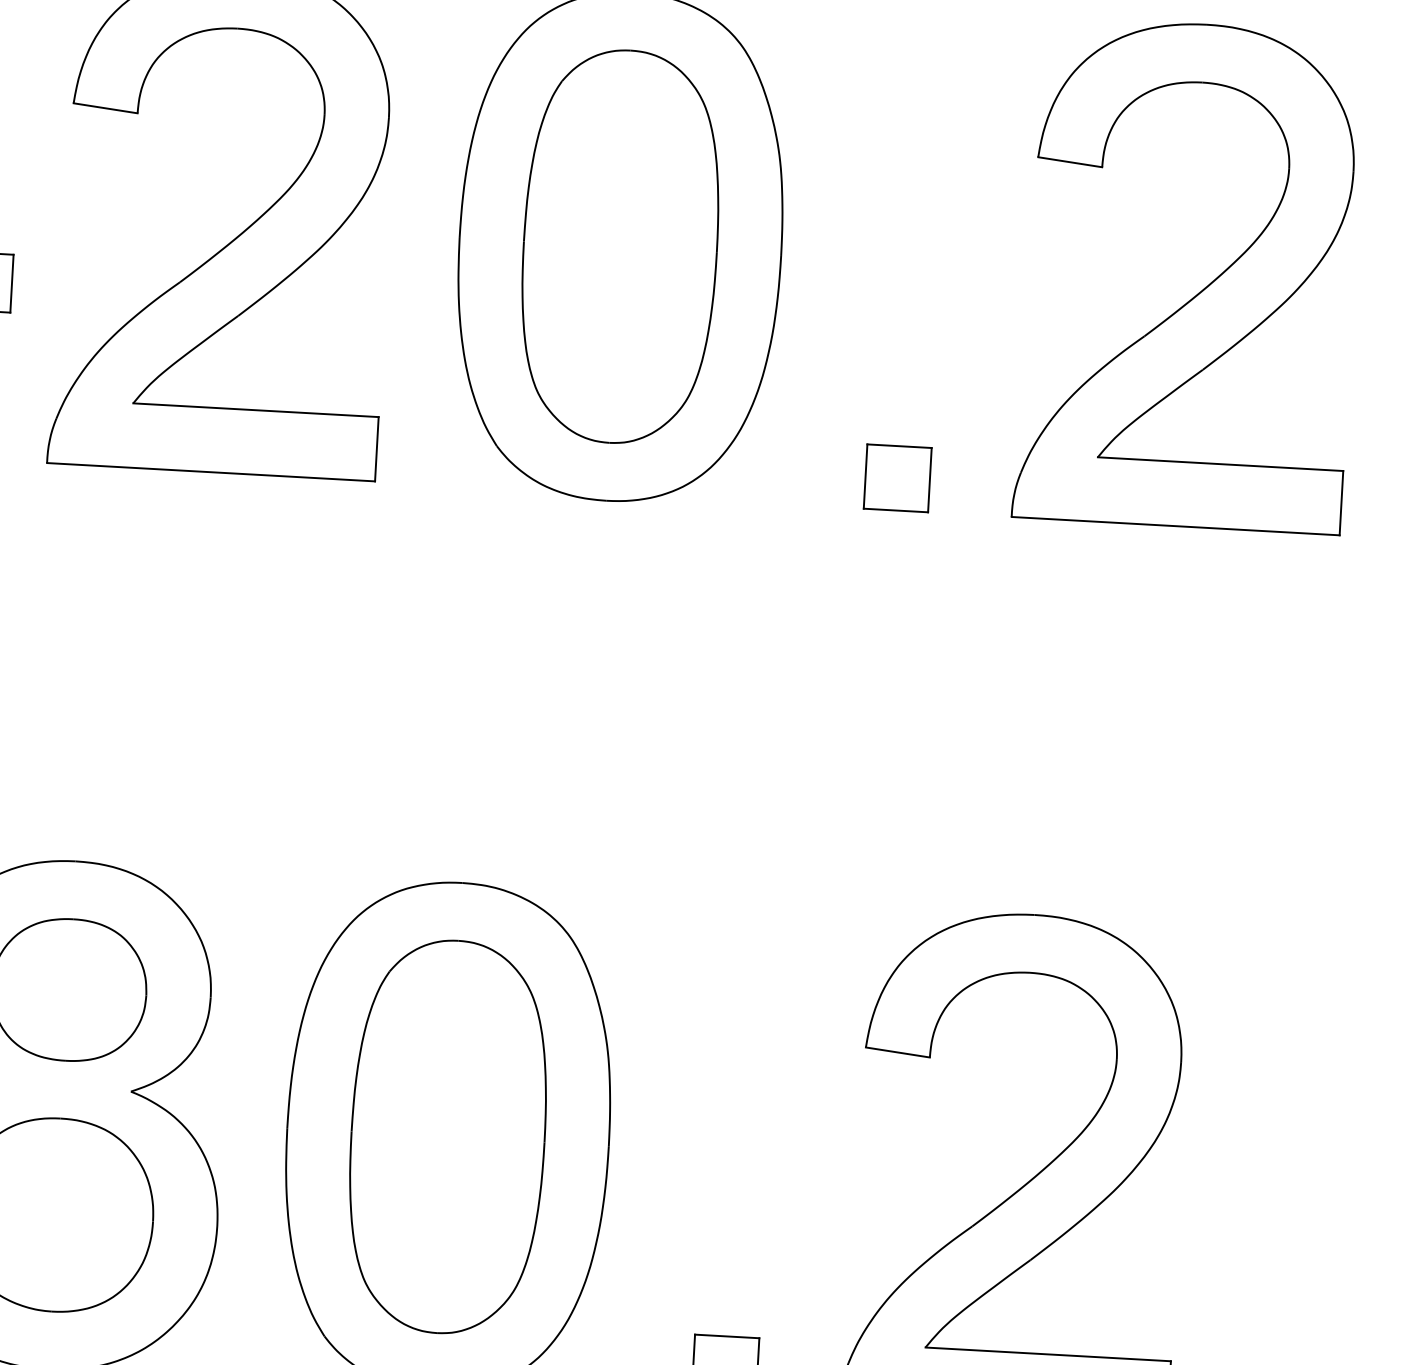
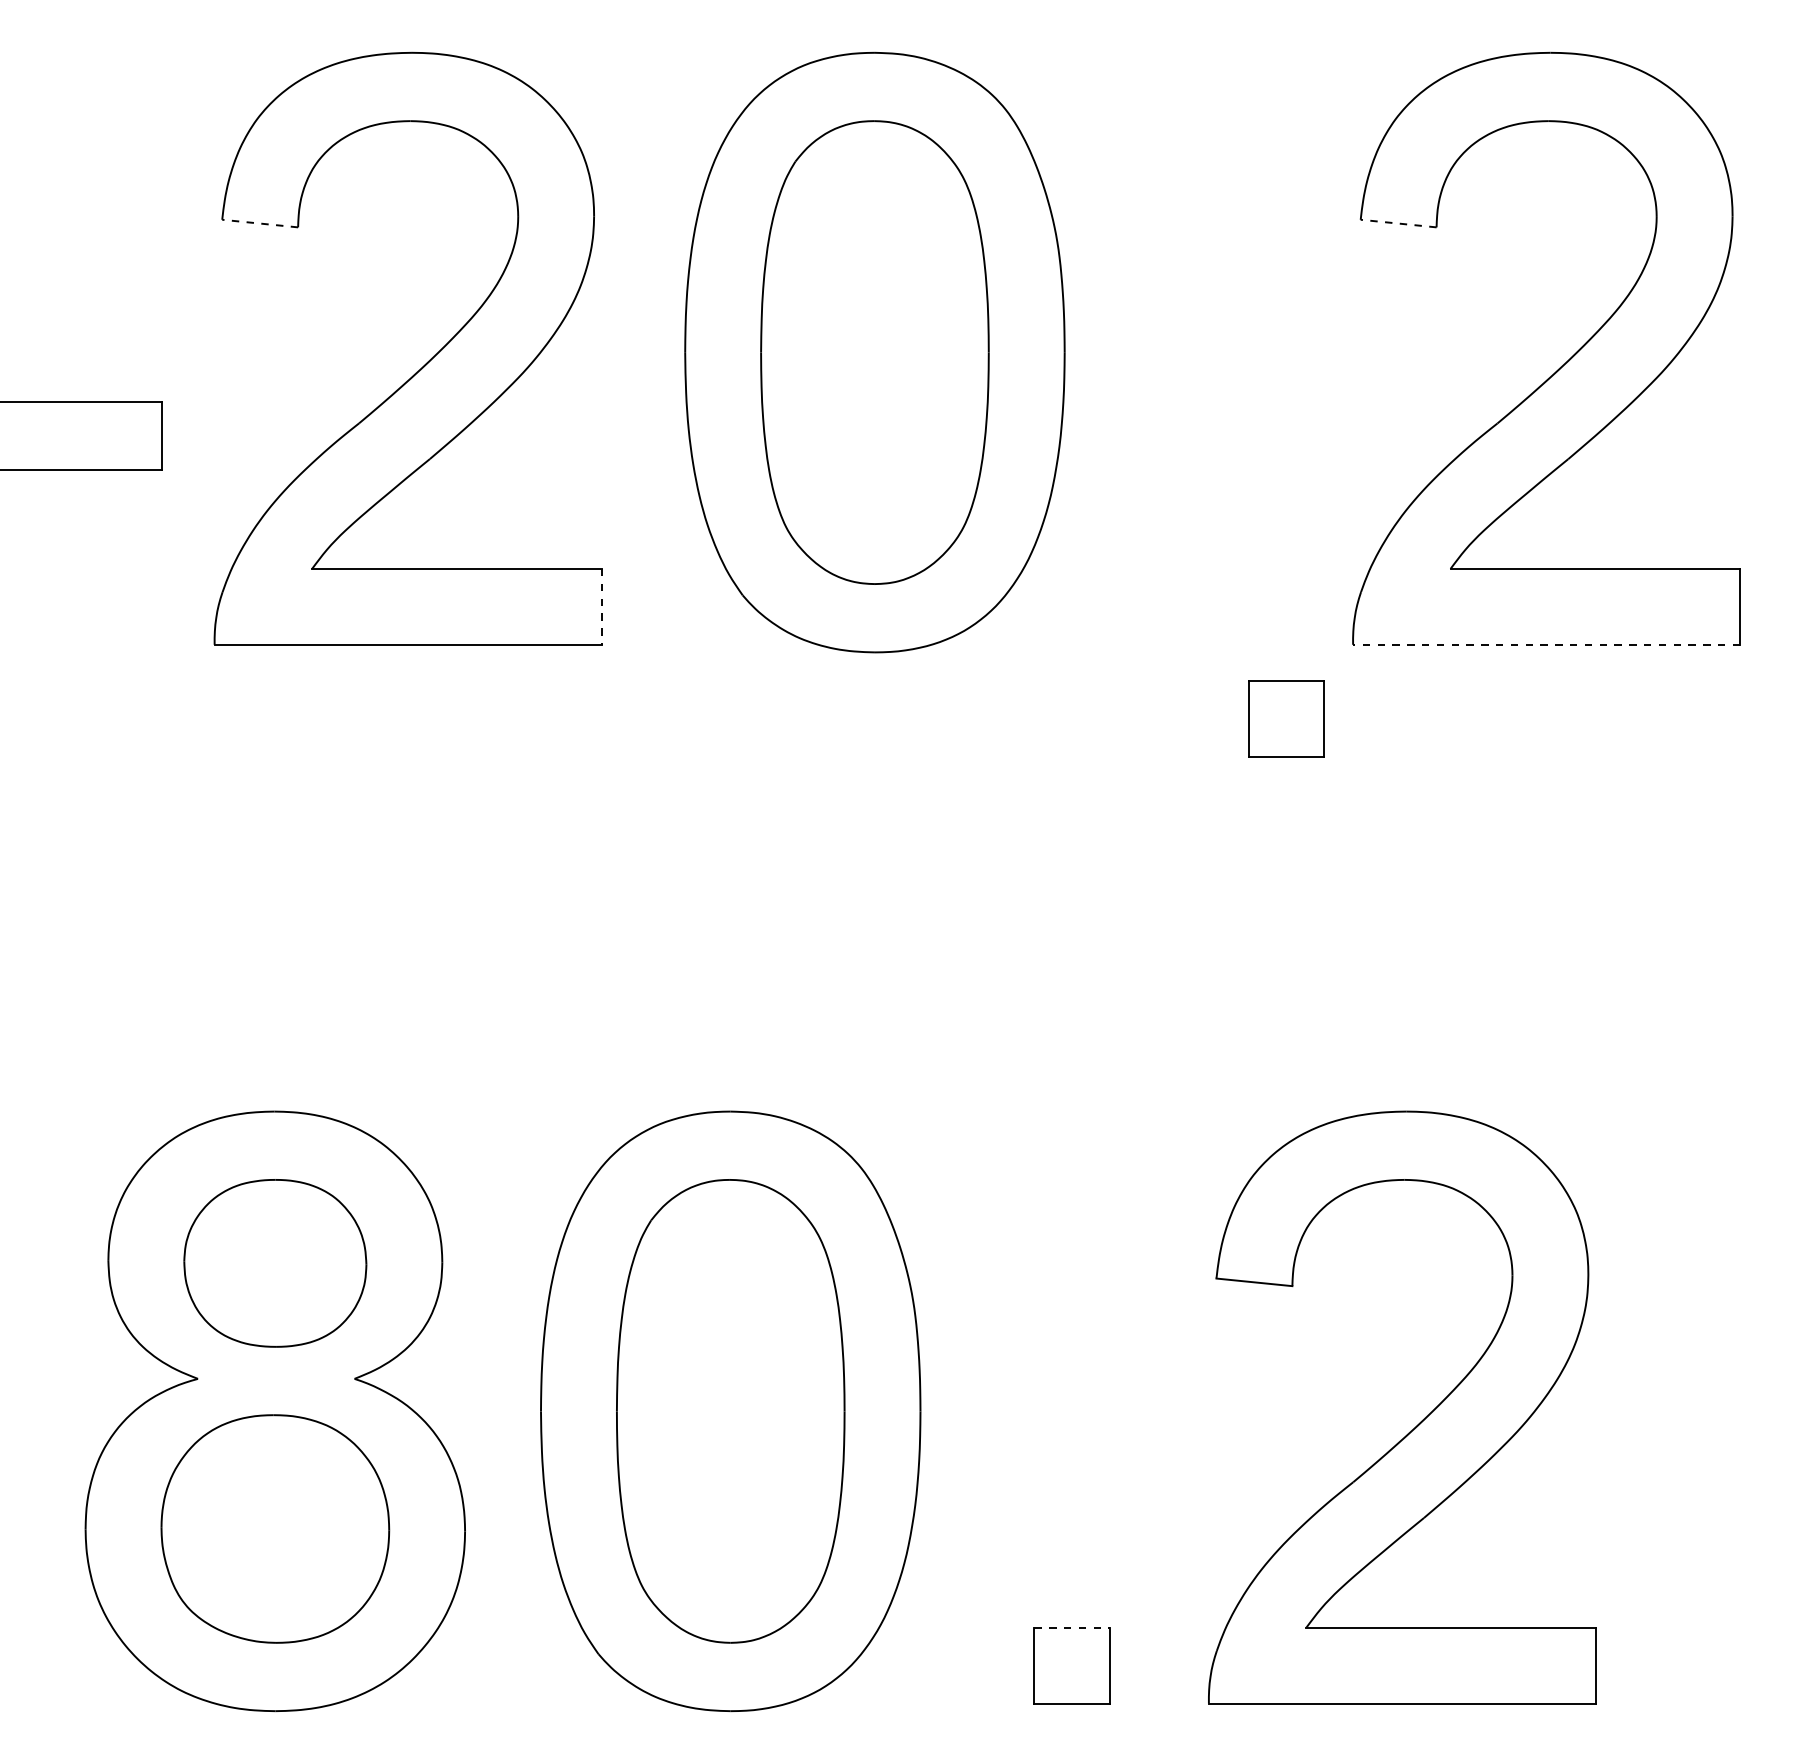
line: (105, 108) -> (259, 223), solid -> dashed
line: (1070, 162) -> (1398, 223), solid -> dashed
line: (376, 448) -> (601, 606), solid -> dashed
part: (897, 478) -> (1286, 718), moved
line: (1175, 525) -> (1546, 644), solid -> dashed
line: (727, 1336) -> (1072, 1627), solid -> dashed

